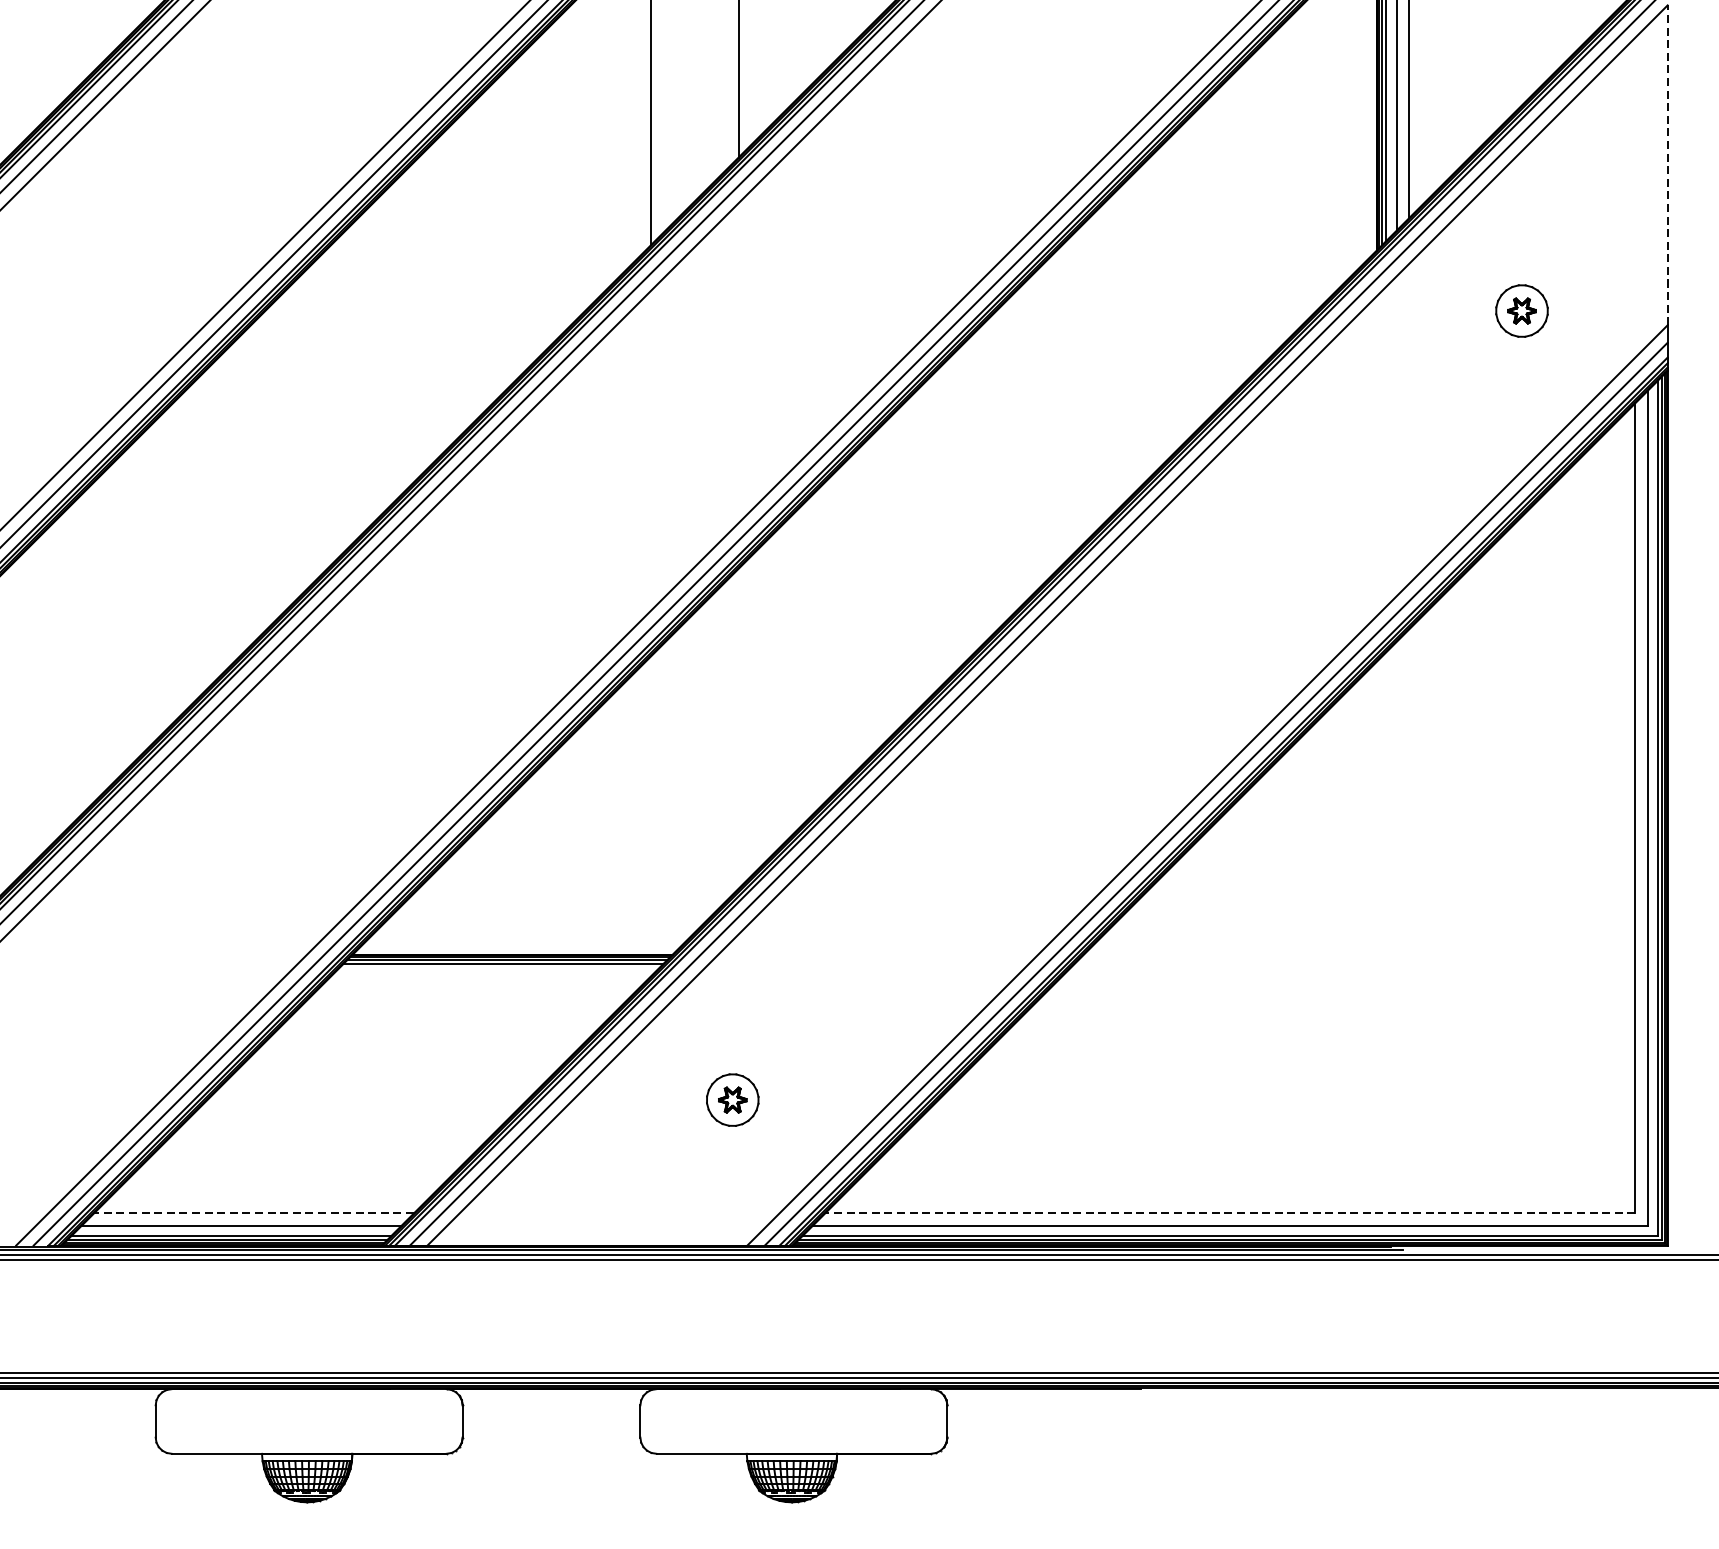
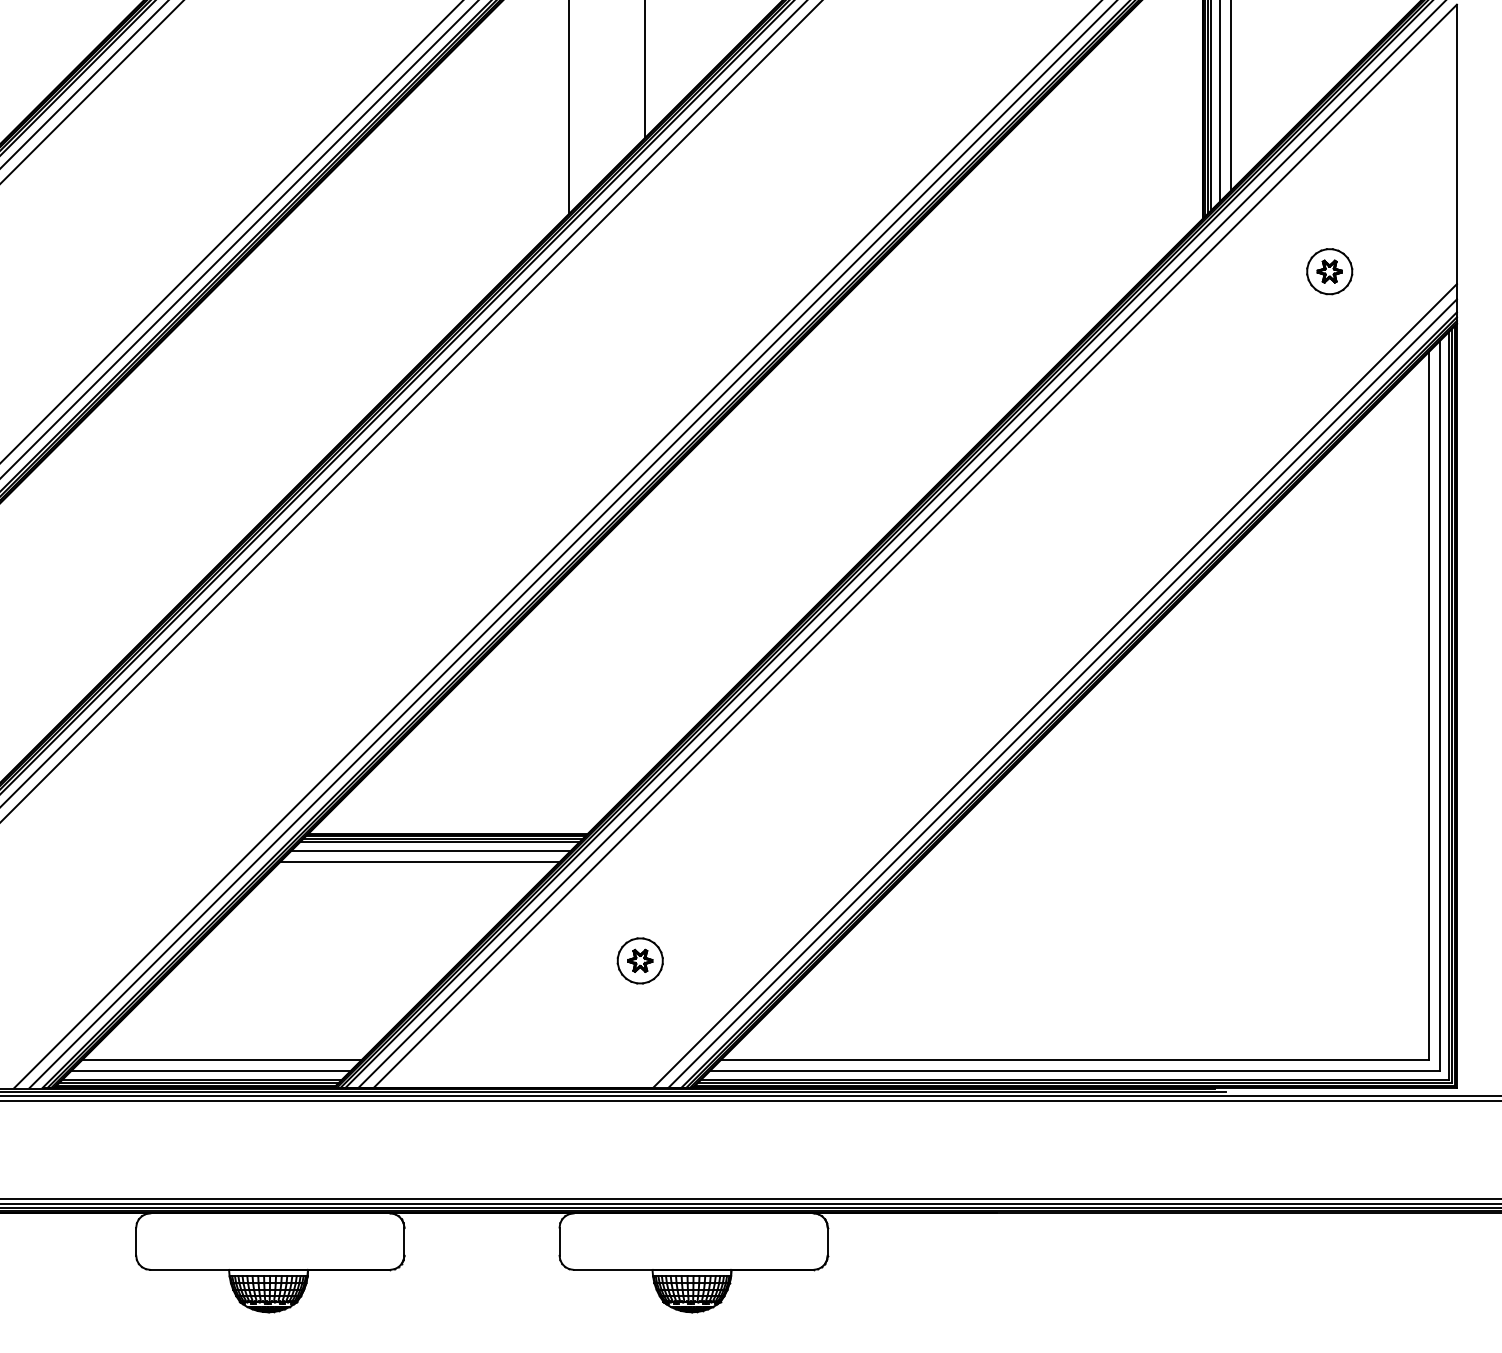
line: (1667, 165) -> (1456, 144), dashed -> solid
line: (492, 974) -> (430, 851), added
line: (479, 987) -> (419, 862), added
line: (254, 1212) -> (222, 1059), dashed -> solid
line: (1229, 1212) -> (1074, 1059), dashed -> solid

